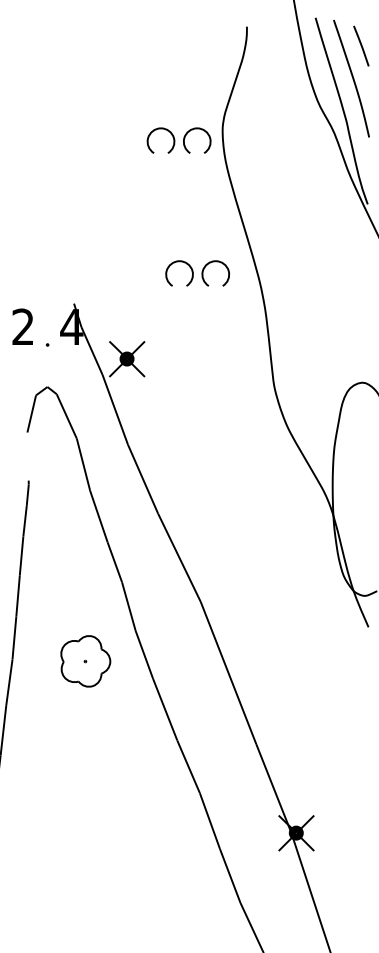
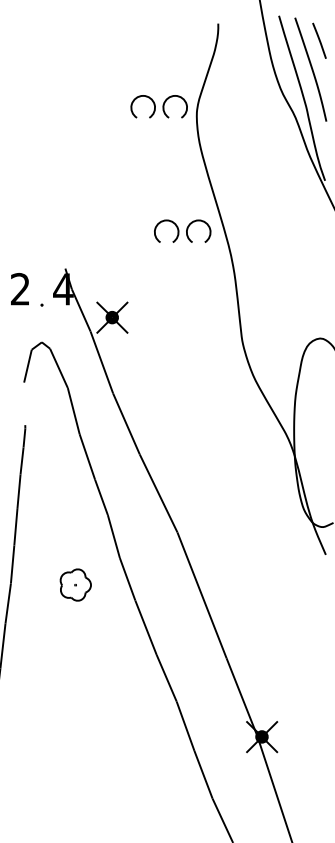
part: (178, 140) -> (158, 106), moved
part: (197, 273) -> (182, 231), moved
part: (85, 661) -> (75, 585), size x0.7

